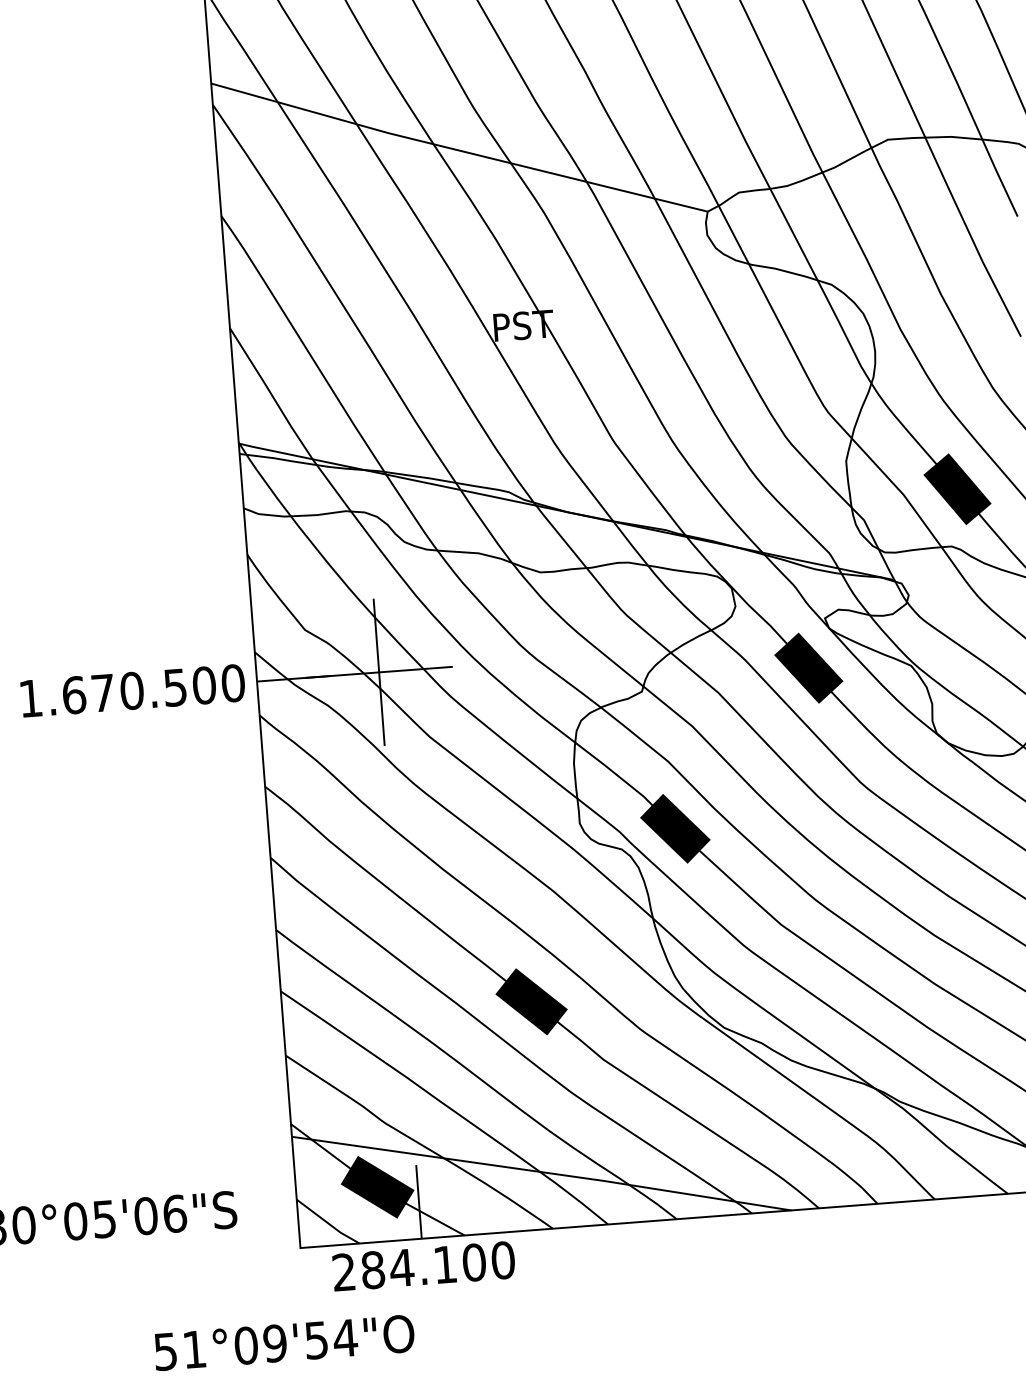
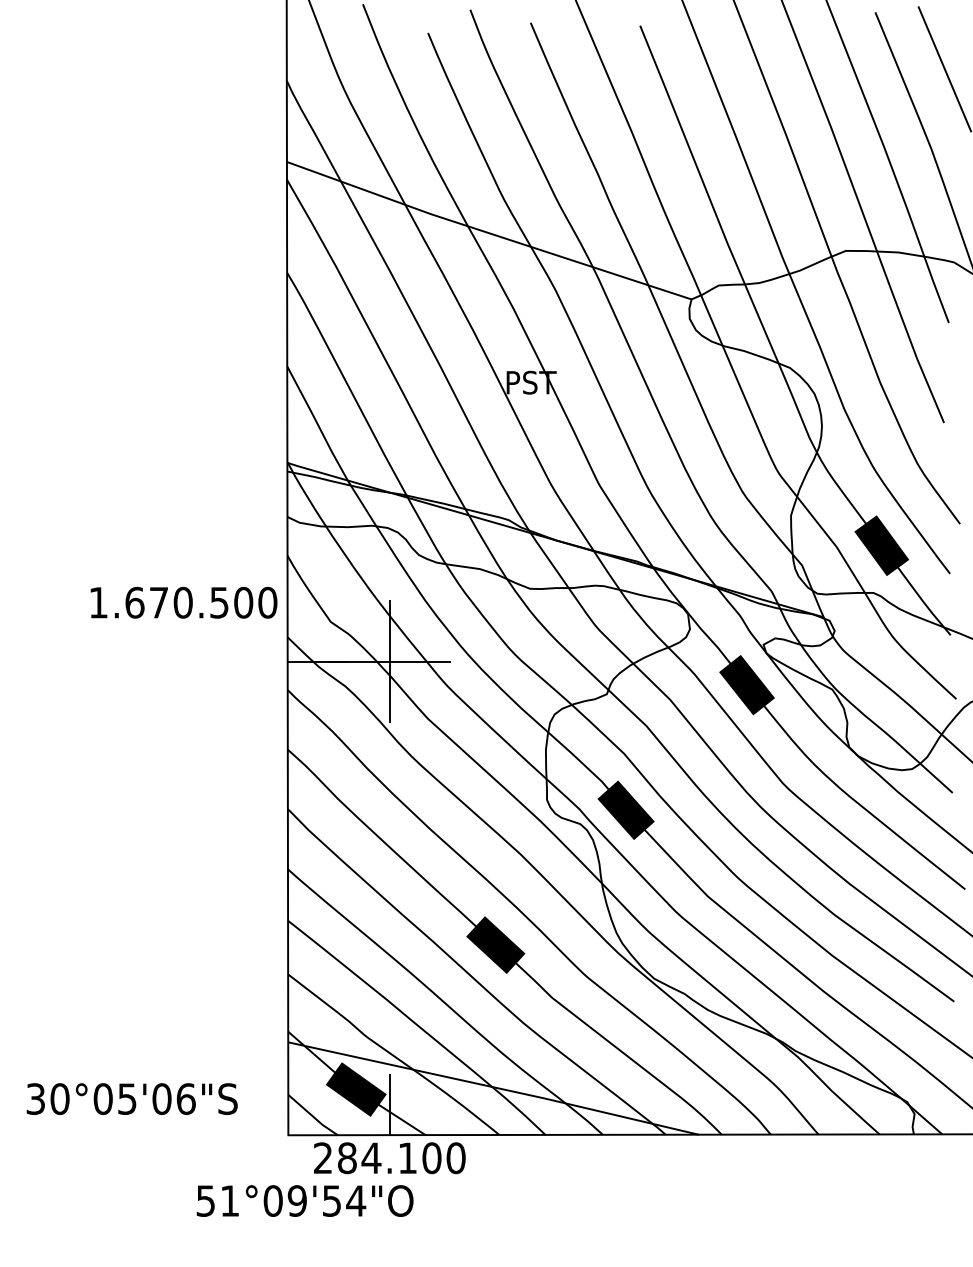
text: (132, 690) -> (183, 602), moved
text: (283, 1342) -> (304, 1200), moved

